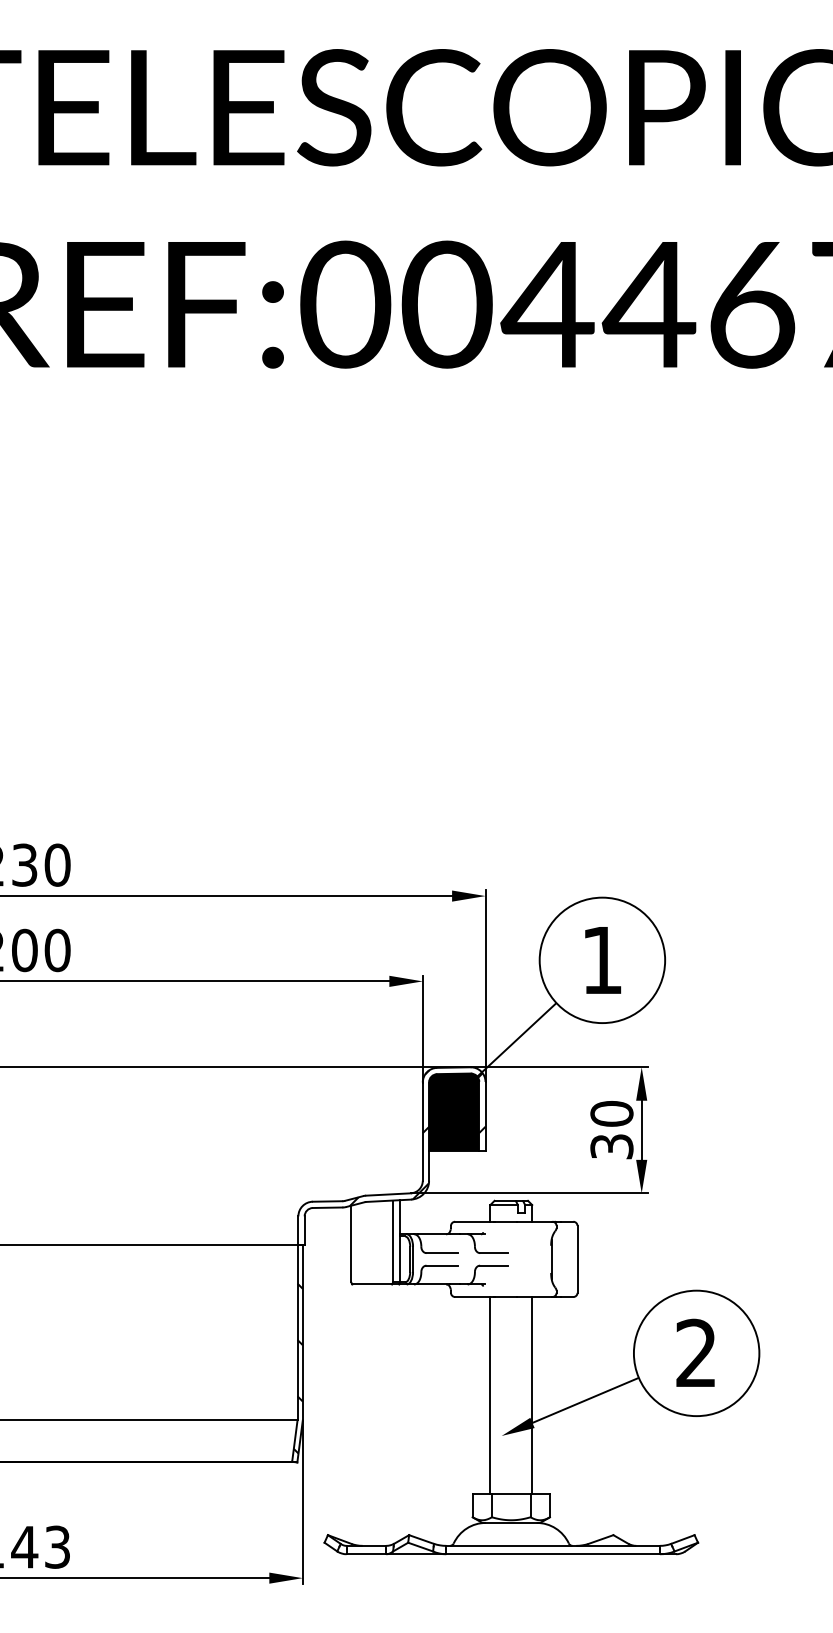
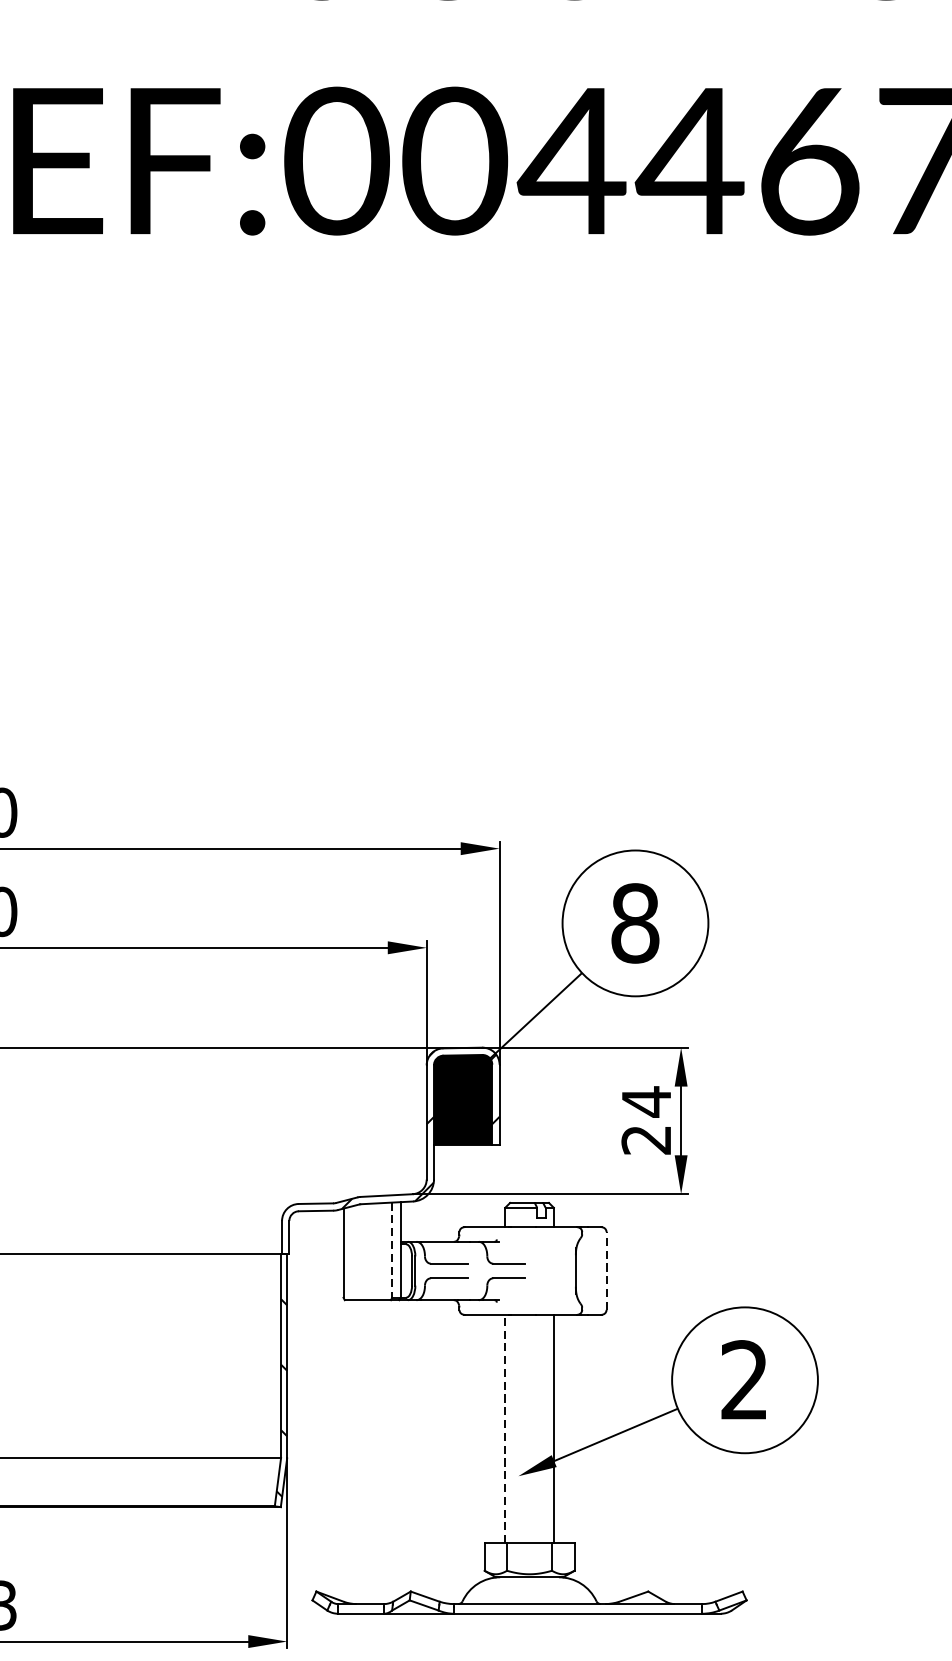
text: (601, 960) -> (634, 923), 1 -> 8
text: (611, 1129) -> (646, 1120), 30 -> 24
line: (393, 1241) -> (392, 1250), solid -> dashed
line: (577, 1258) -> (606, 1269), solid -> dashed
line: (490, 1394) -> (505, 1428), solid -> dashed

